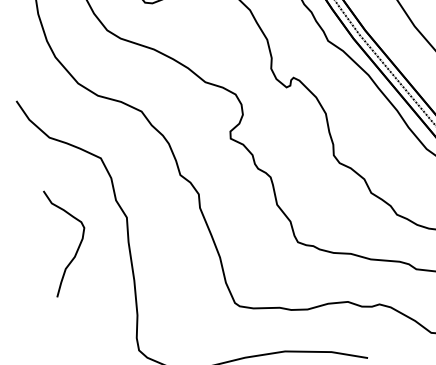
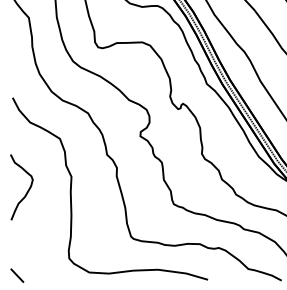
curve: (77, 245) -> (27, 190), moved

